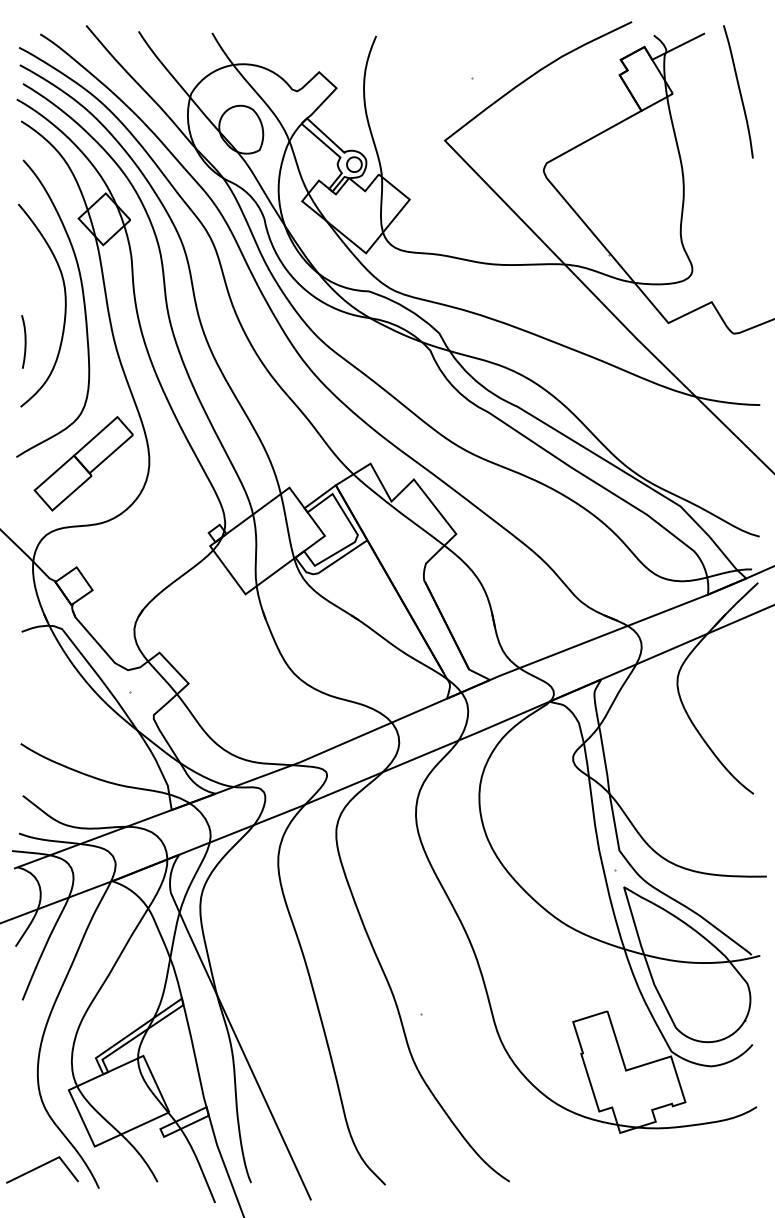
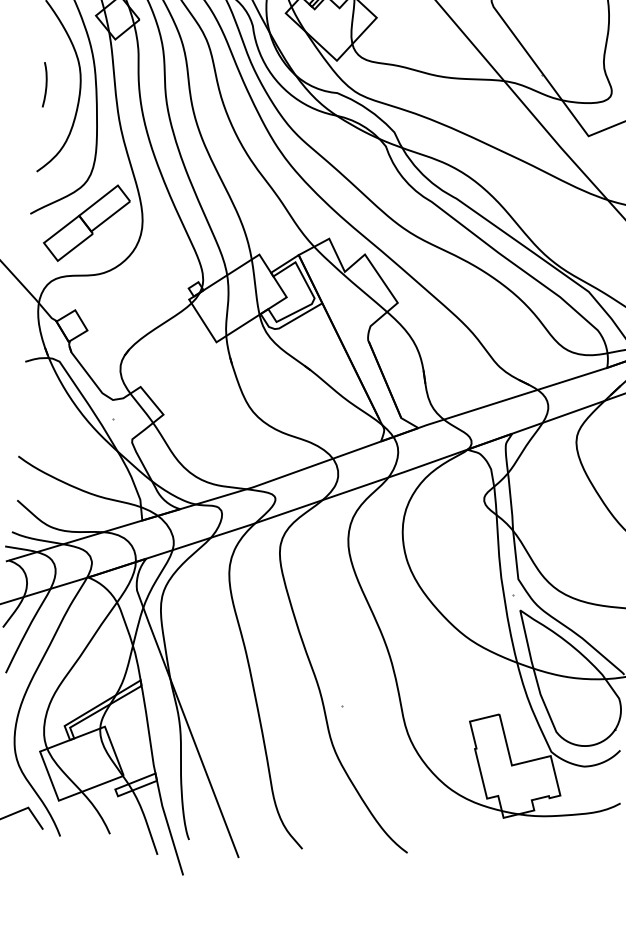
curve: (24, 341) -> (45, 84), moved

